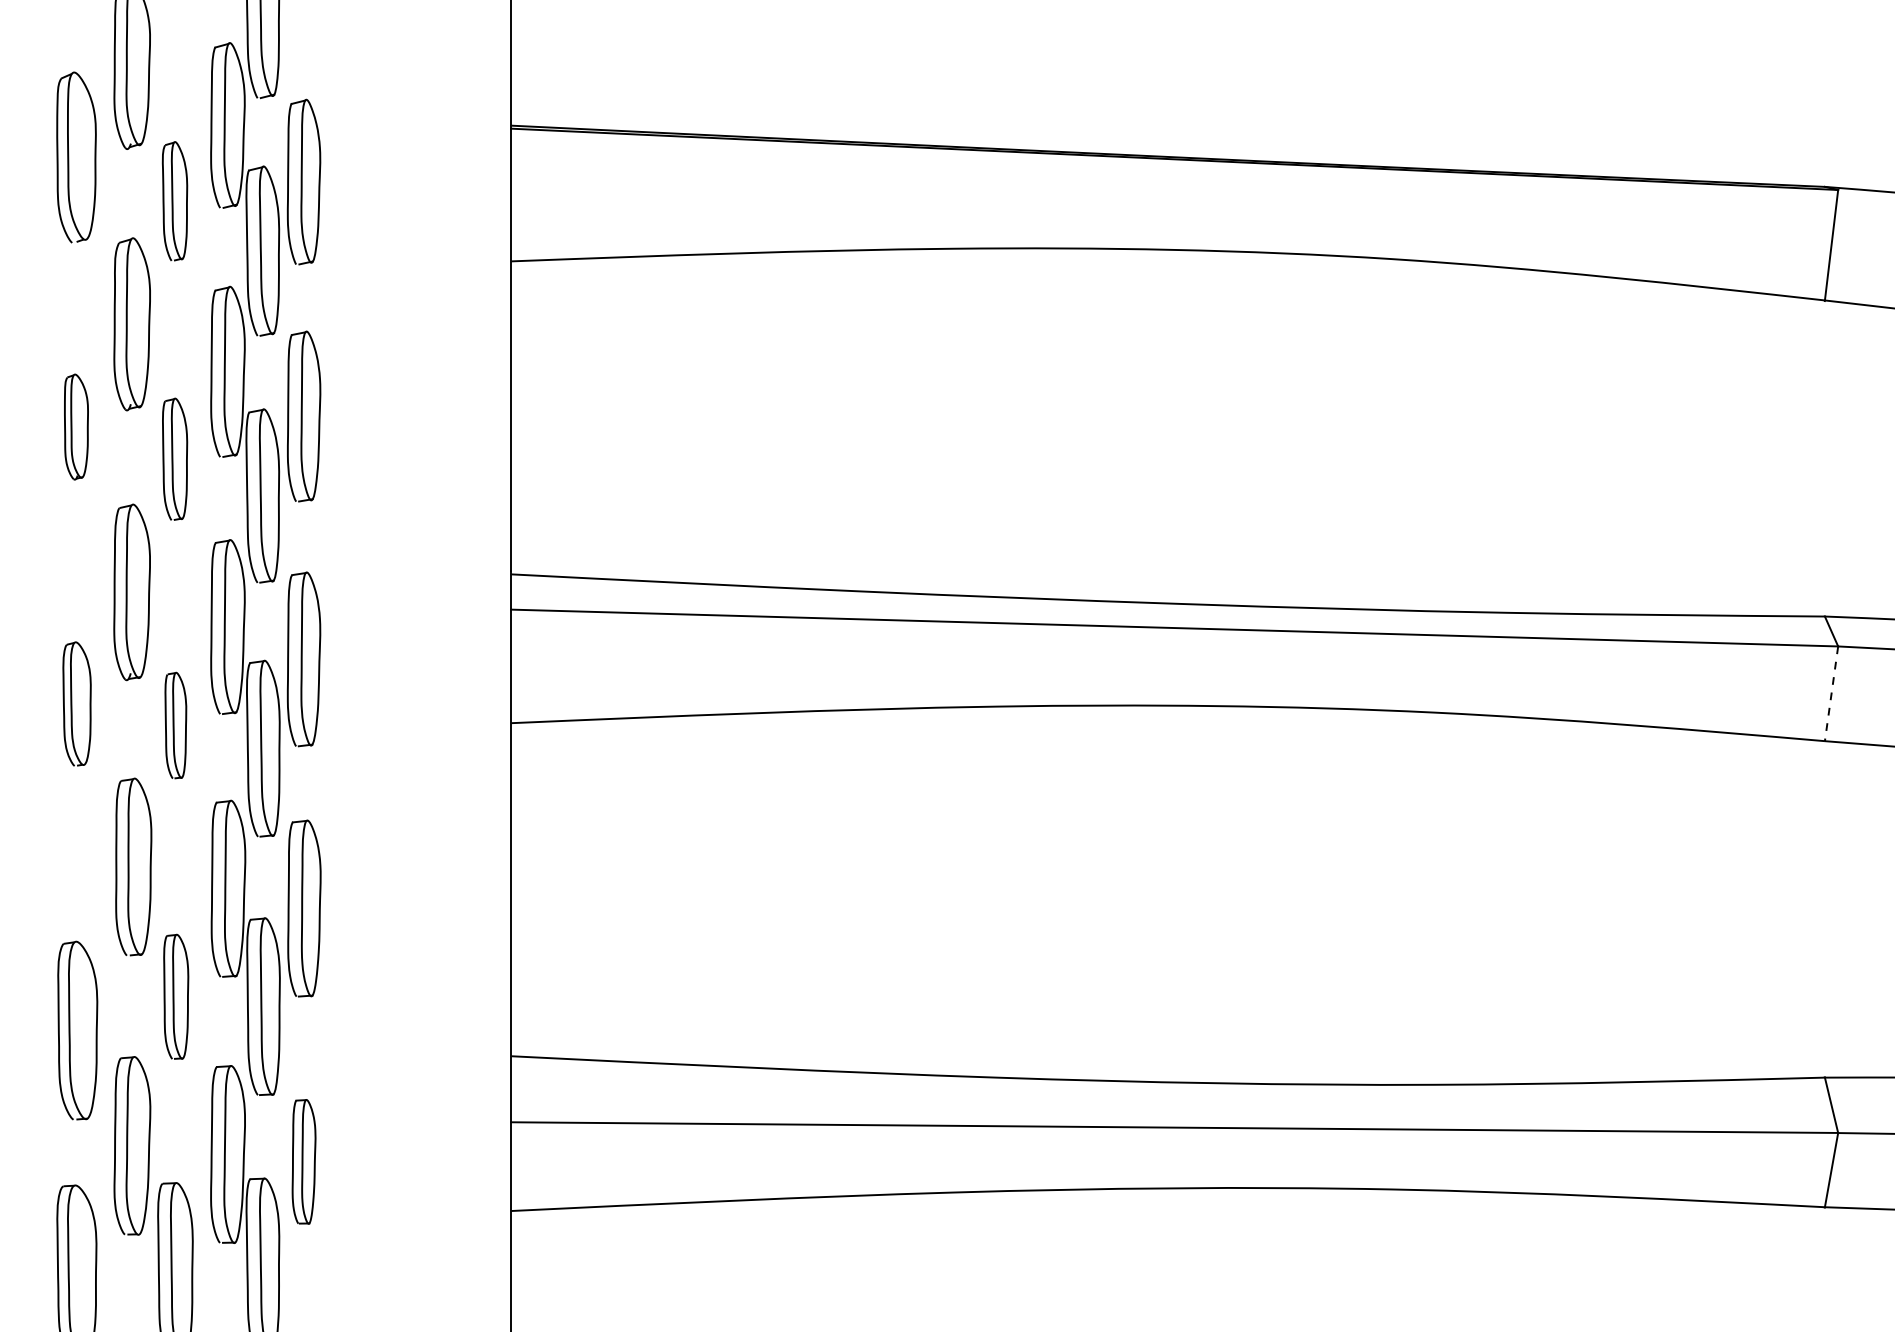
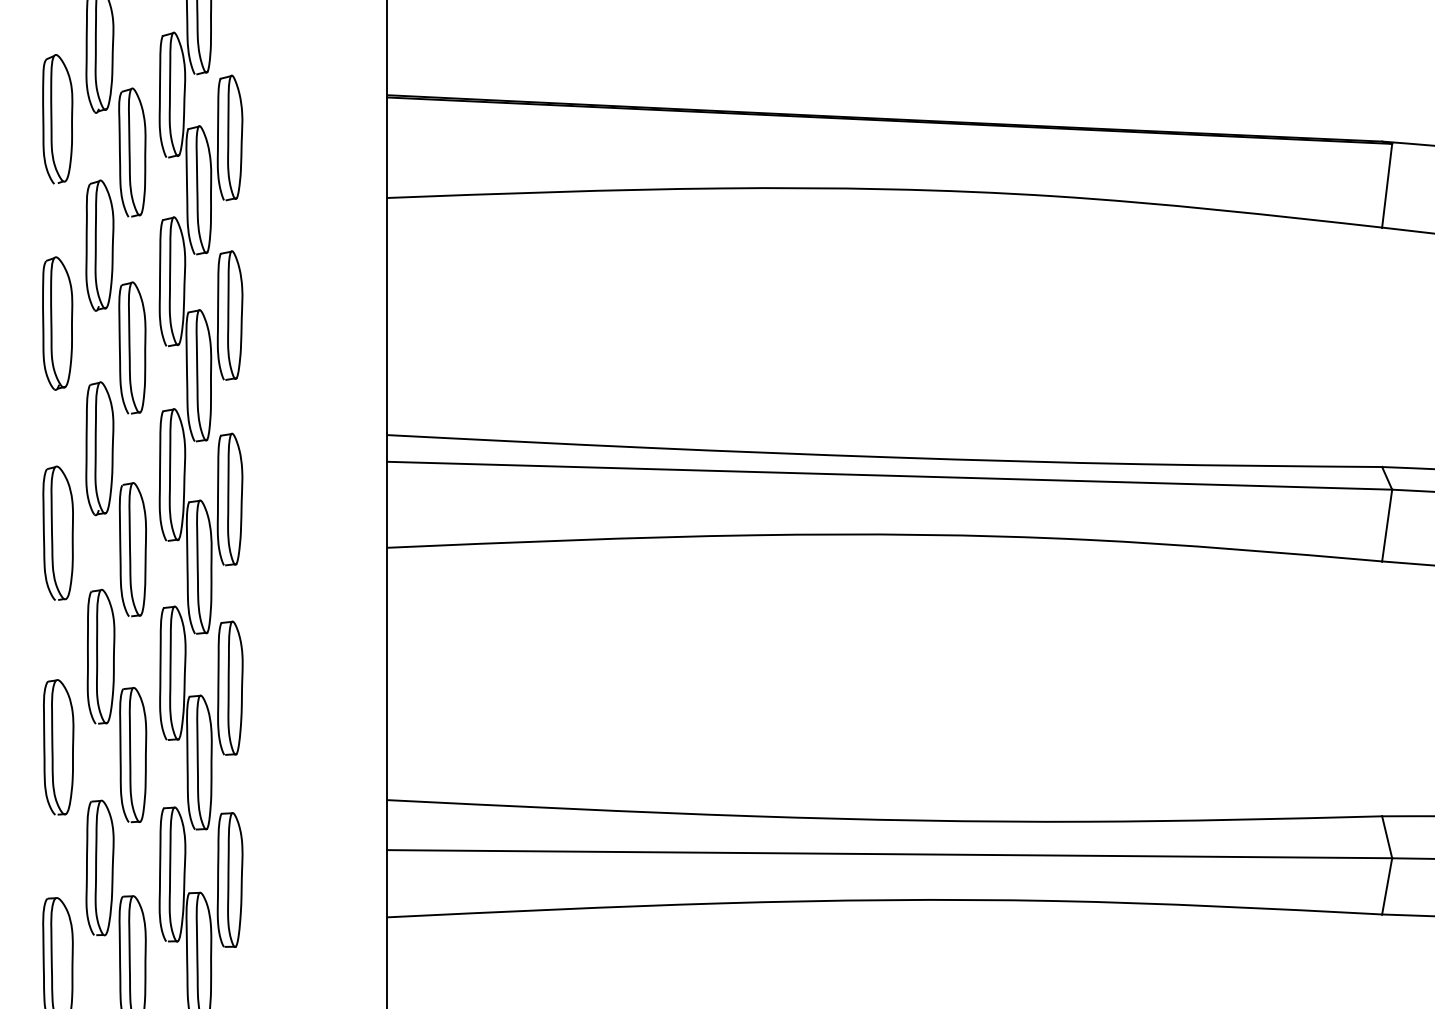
part: (174, 200) -> (131, 151), size x1.43
part: (76, 426) -> (57, 323), size x1.67
part: (174, 458) -> (131, 347), size x1.43
line: (1831, 694) -> (1387, 526), dashed -> solid
part: (76, 703) -> (57, 532), size x1.43
part: (175, 725) -> (132, 549), size x1.67
part: (176, 996) -> (133, 754), size x1.43
part: (77, 1030) -> (58, 747), moved
part: (303, 1161) -> (229, 879), size x1.43

